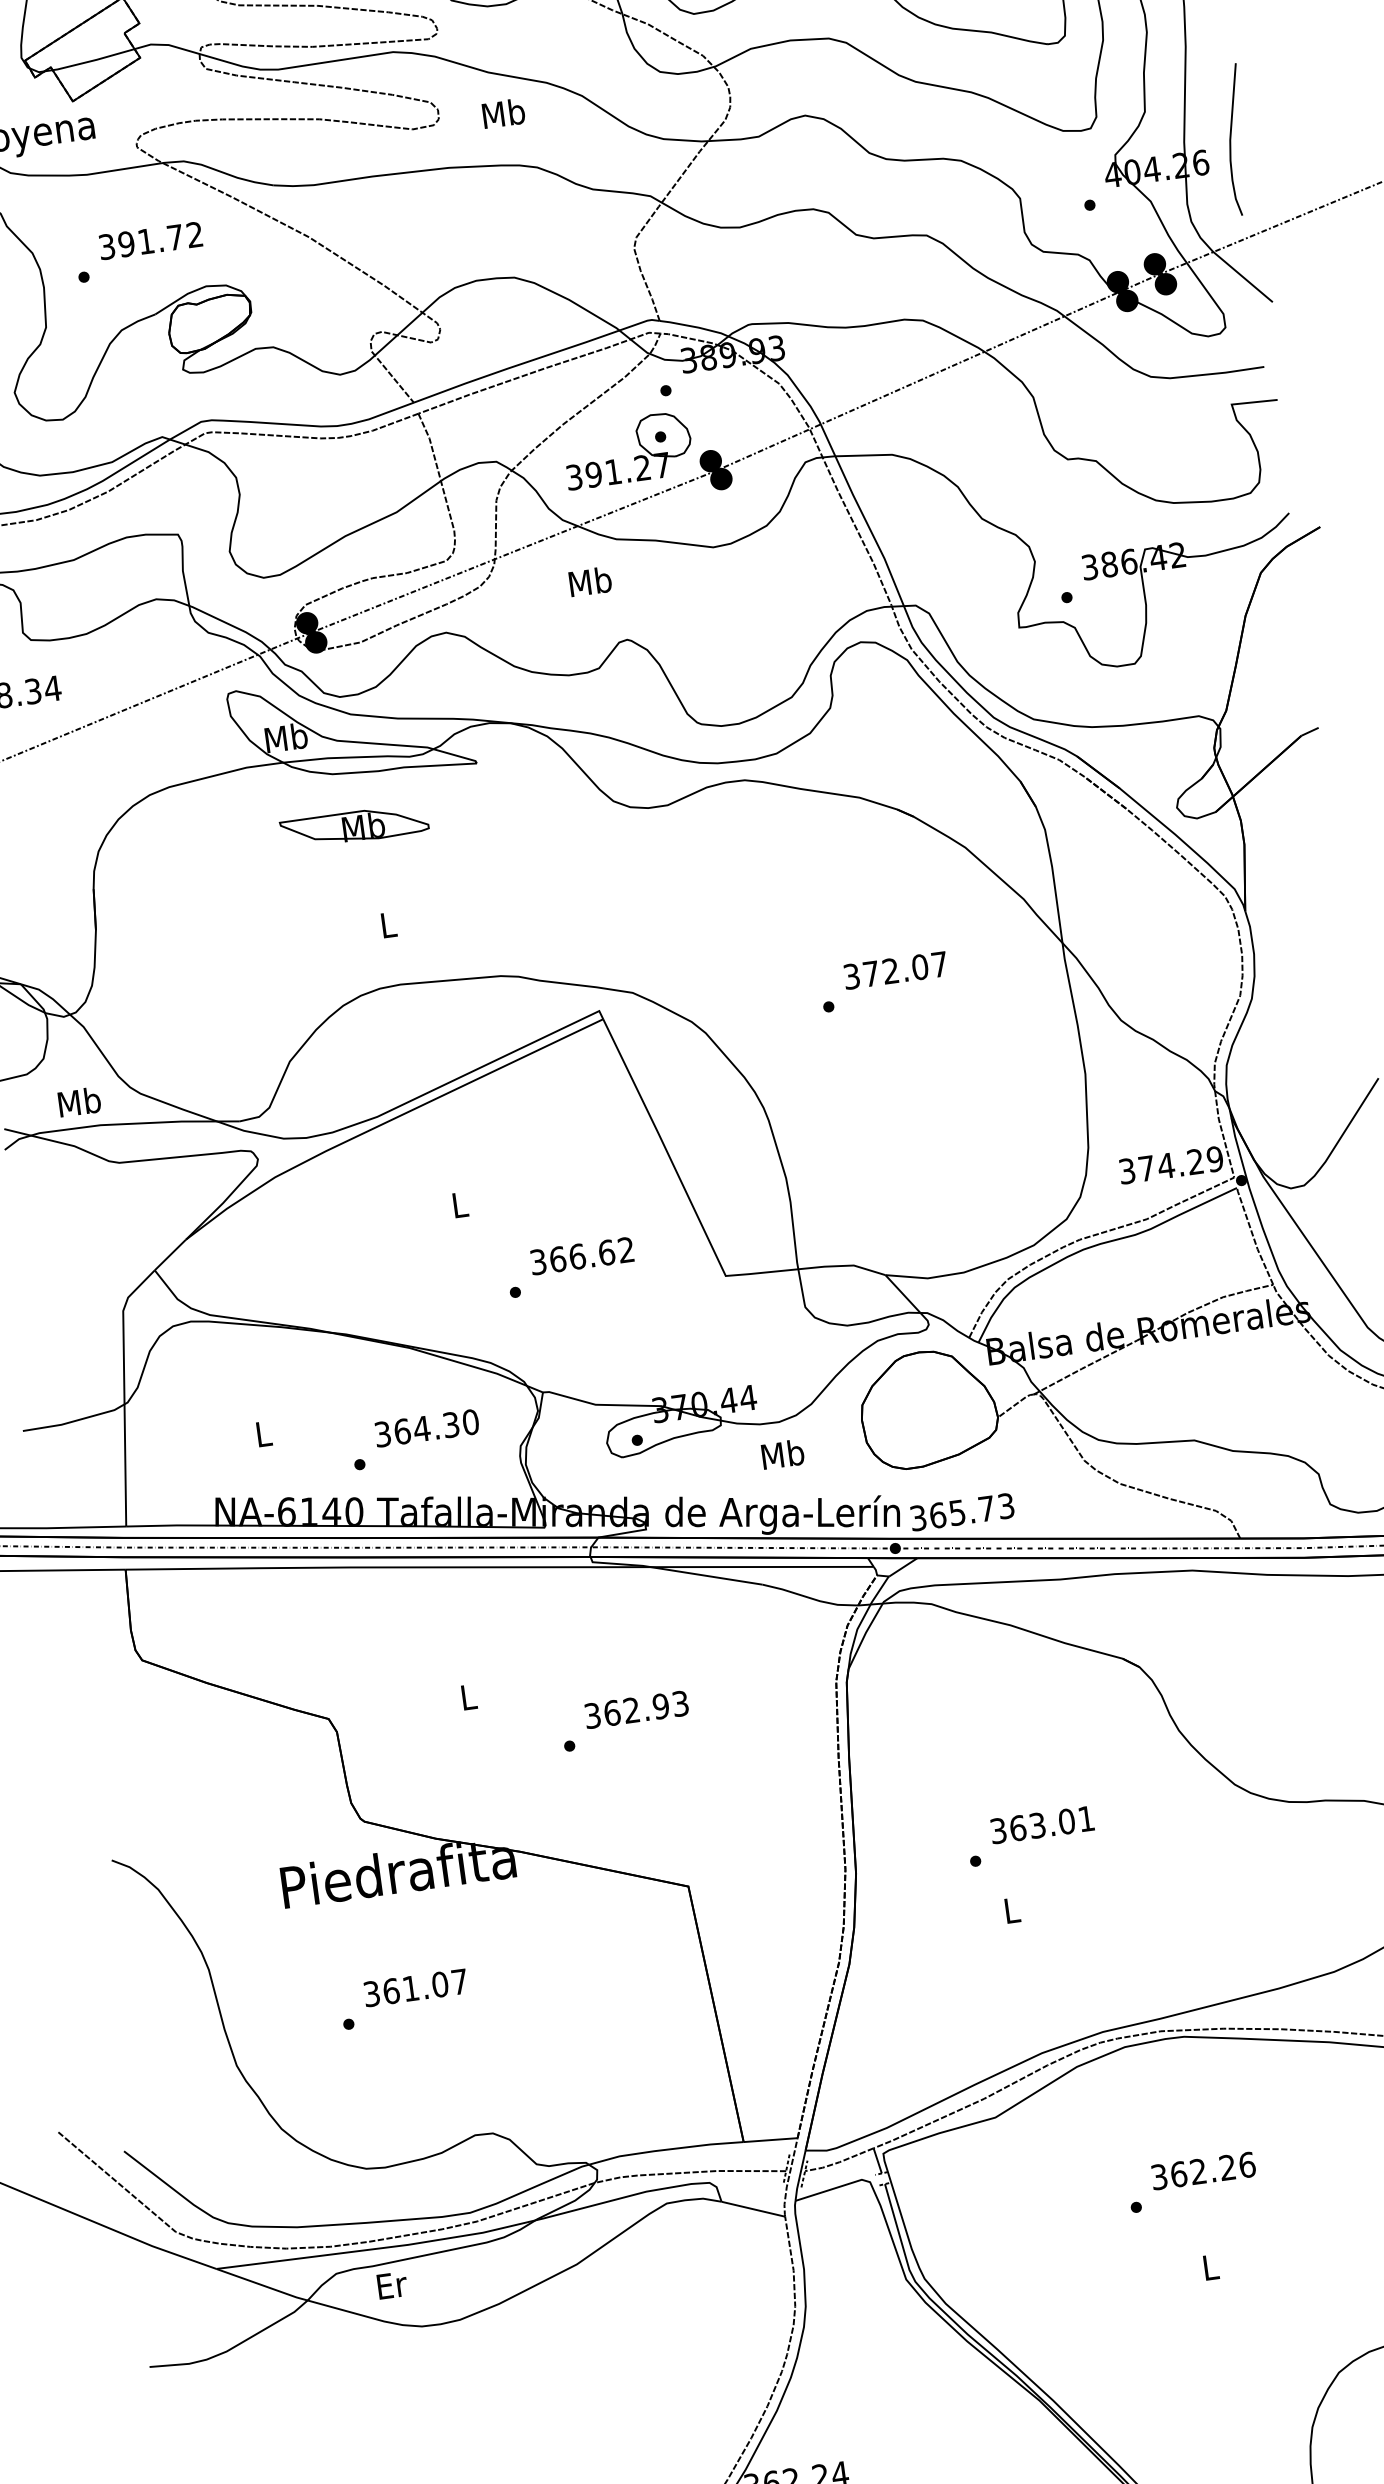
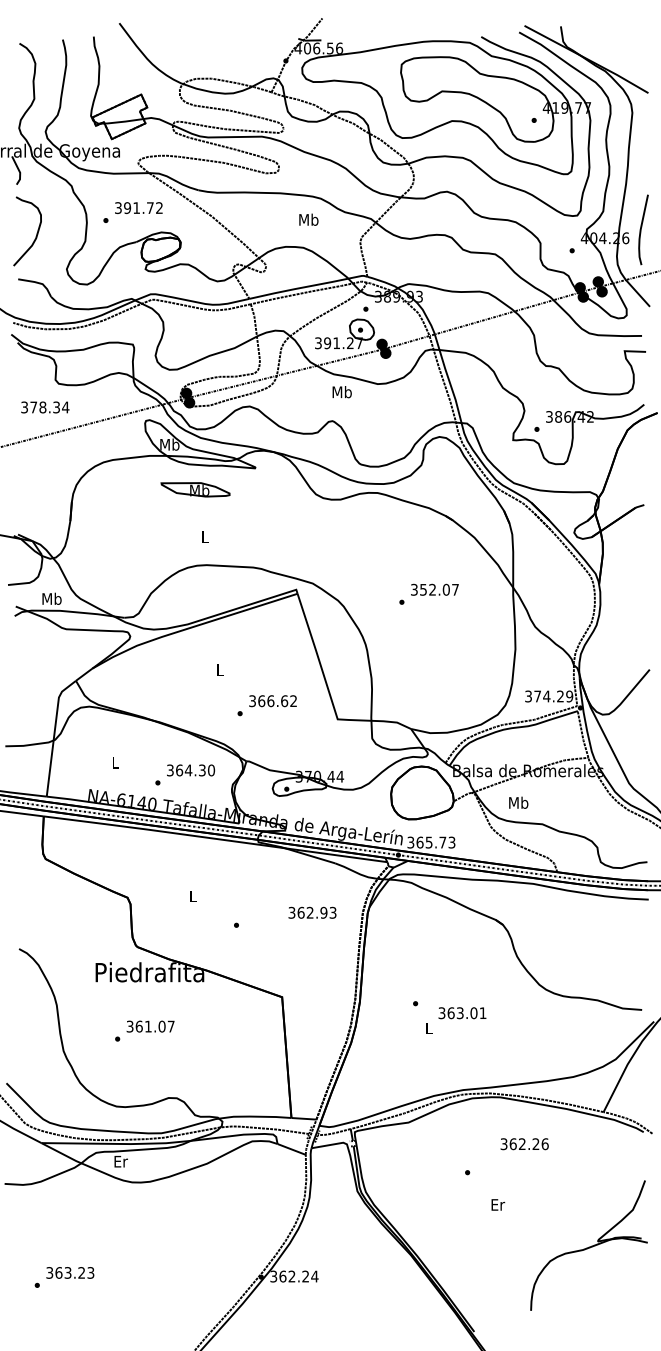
text: (502, 112) -> (308, 219), moved
text: (588, 582) -> (341, 392), moved
text: (871, 973) -> (423, 589), 372.07 -> 352.07
text: (782, 1453) -> (518, 802), moved
text: (636, 1709) -> (312, 912), moved
text: (1042, 1825) -> (462, 1013), moved
text: (1203, 2171) -> (524, 1144), moved
text: (1211, 2266) -> (498, 1204), L -> Er

